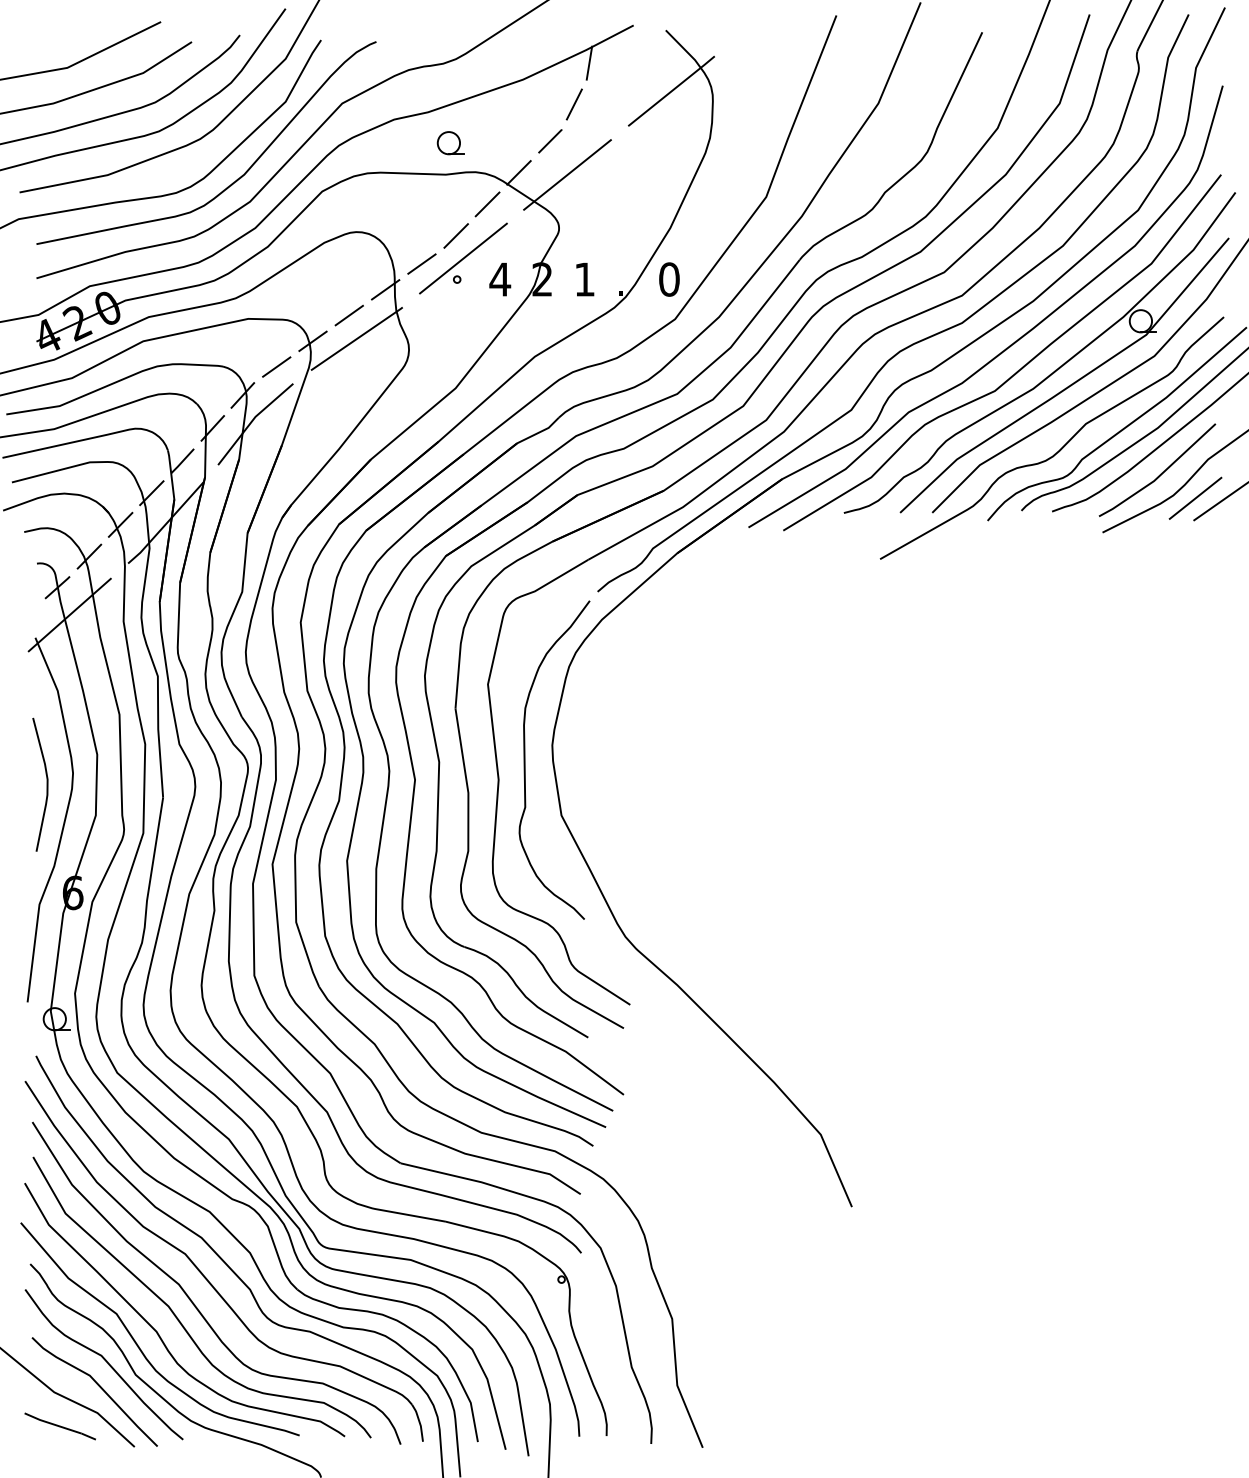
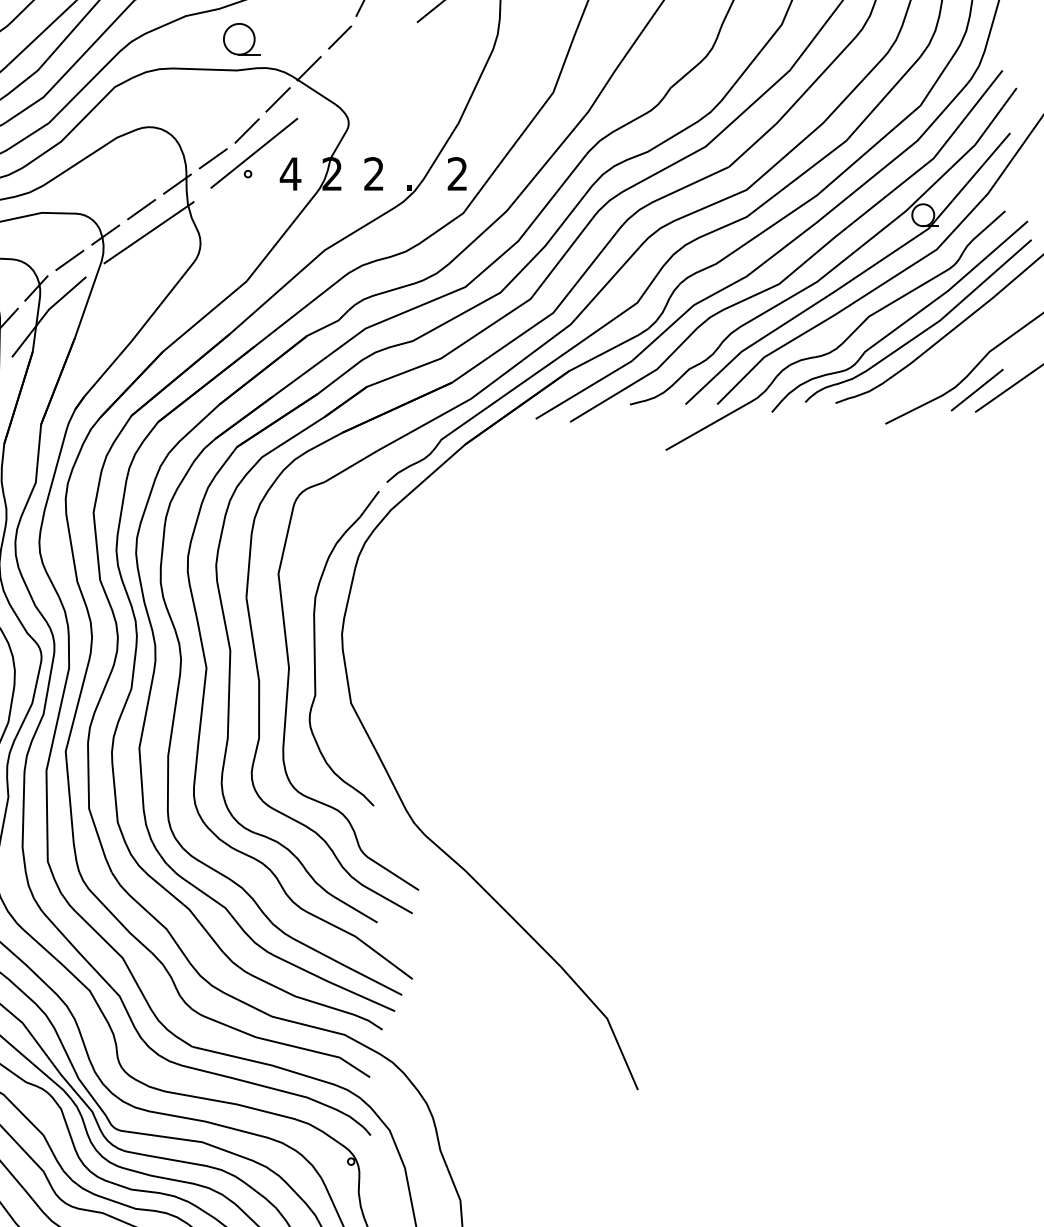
part: (450, 143) -> (241, 39), size x1.4
line: (567, 174) -> (357, 70), removed
text: (584, 279) -> (373, 174), 1 -> 2
text: (669, 279) -> (457, 174), 0 -> 2
line: (1161, 472) -> (943, 364), removed

